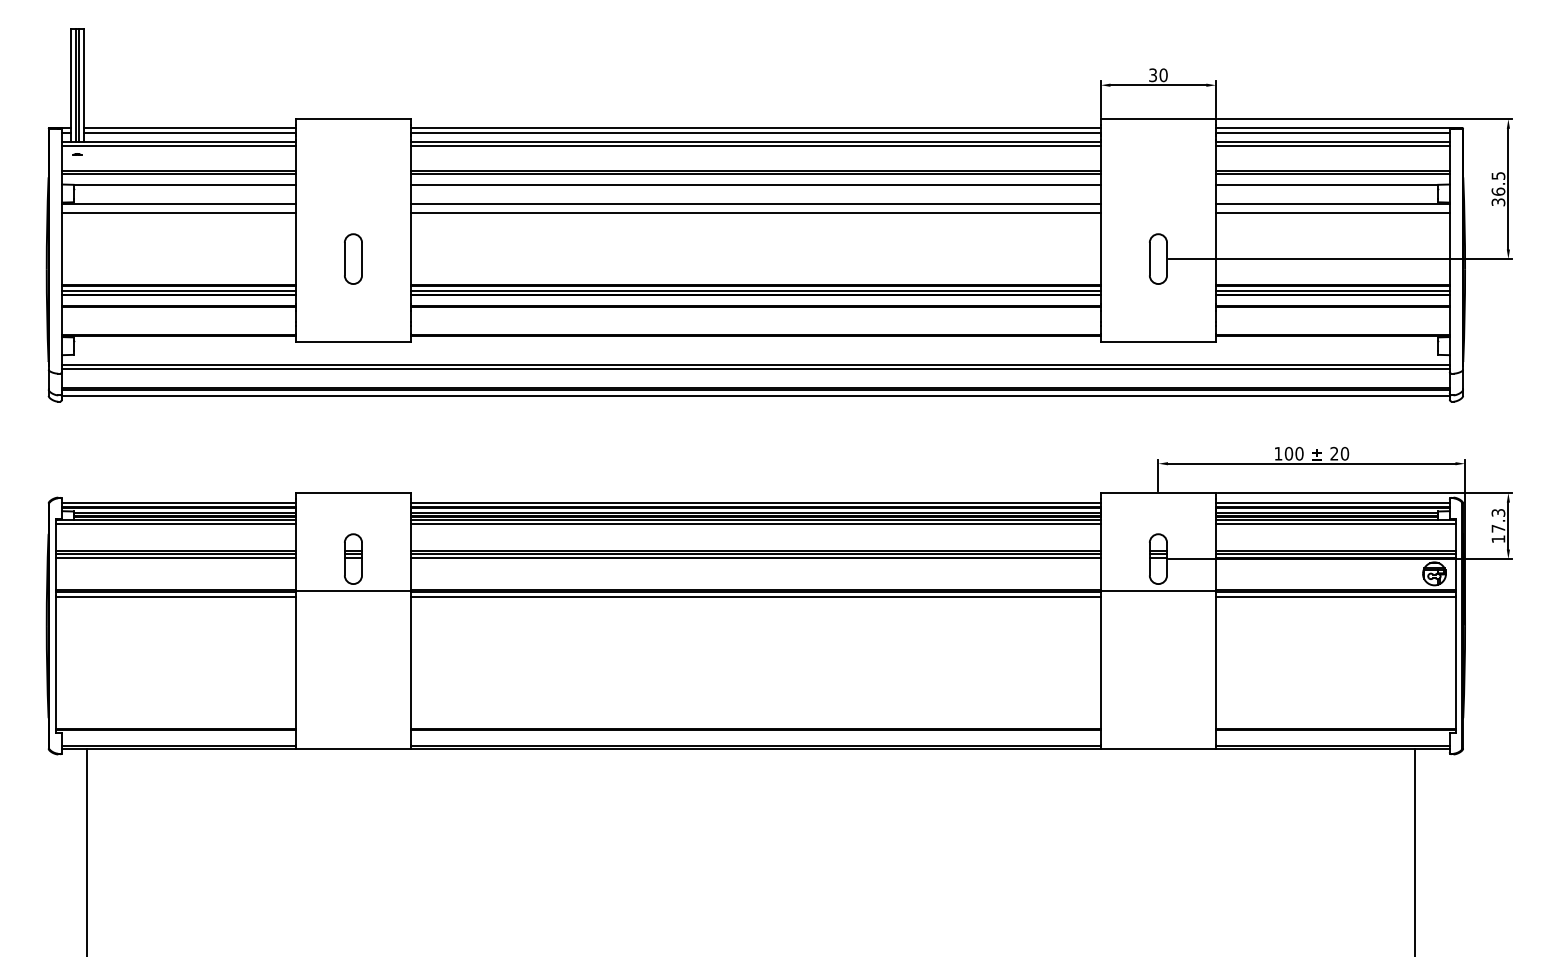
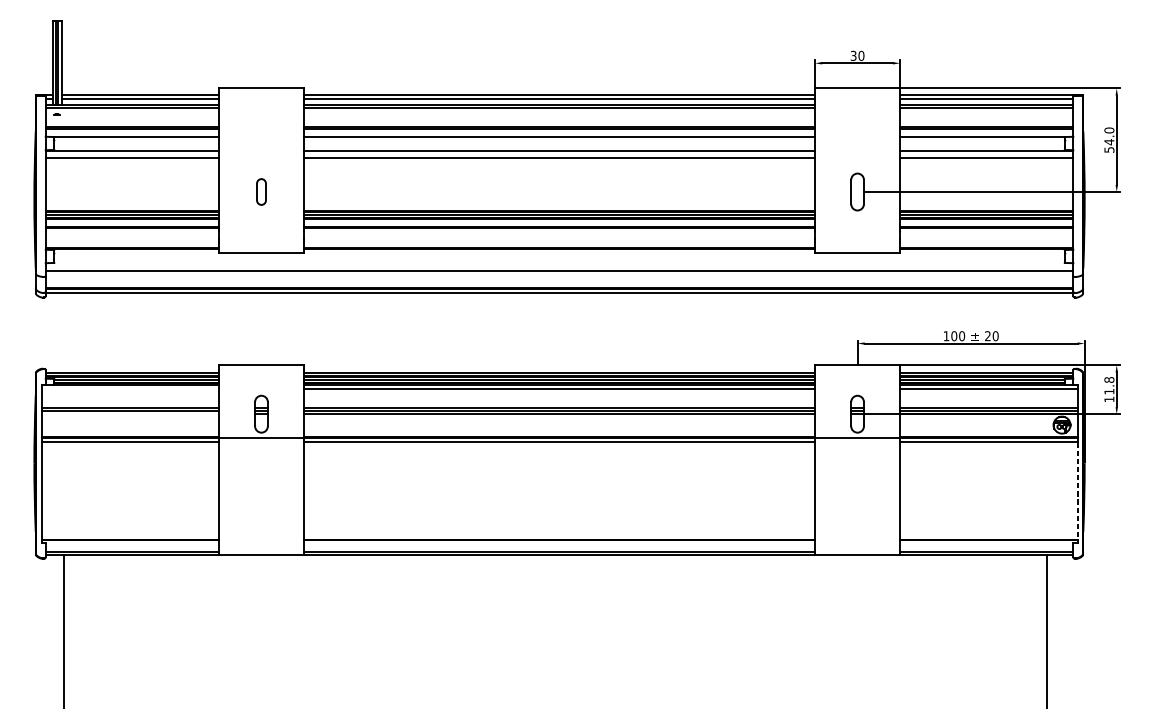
text: (1498, 188) -> (1109, 139), 36.5 -> 54.0
part: (353, 258) -> (261, 191), size x0.7
line: (755, 368) -> (559, 273), removed
text: (1498, 520) -> (1109, 385), 17.3 -> 11.8
line: (175, 524) -> (129, 388), removed
line: (175, 558) -> (129, 413), removed
line: (1455, 663) -> (1077, 491), solid -> dashed

